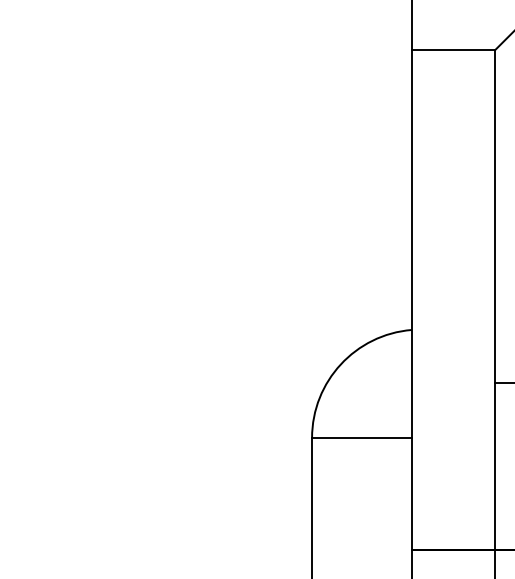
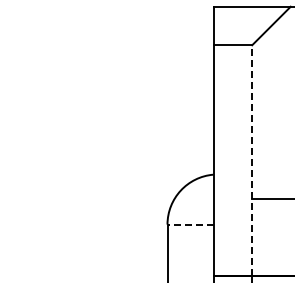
line: (495, 299) -> (252, 160), solid -> dashed
line: (361, 437) -> (190, 224), solid -> dashed

